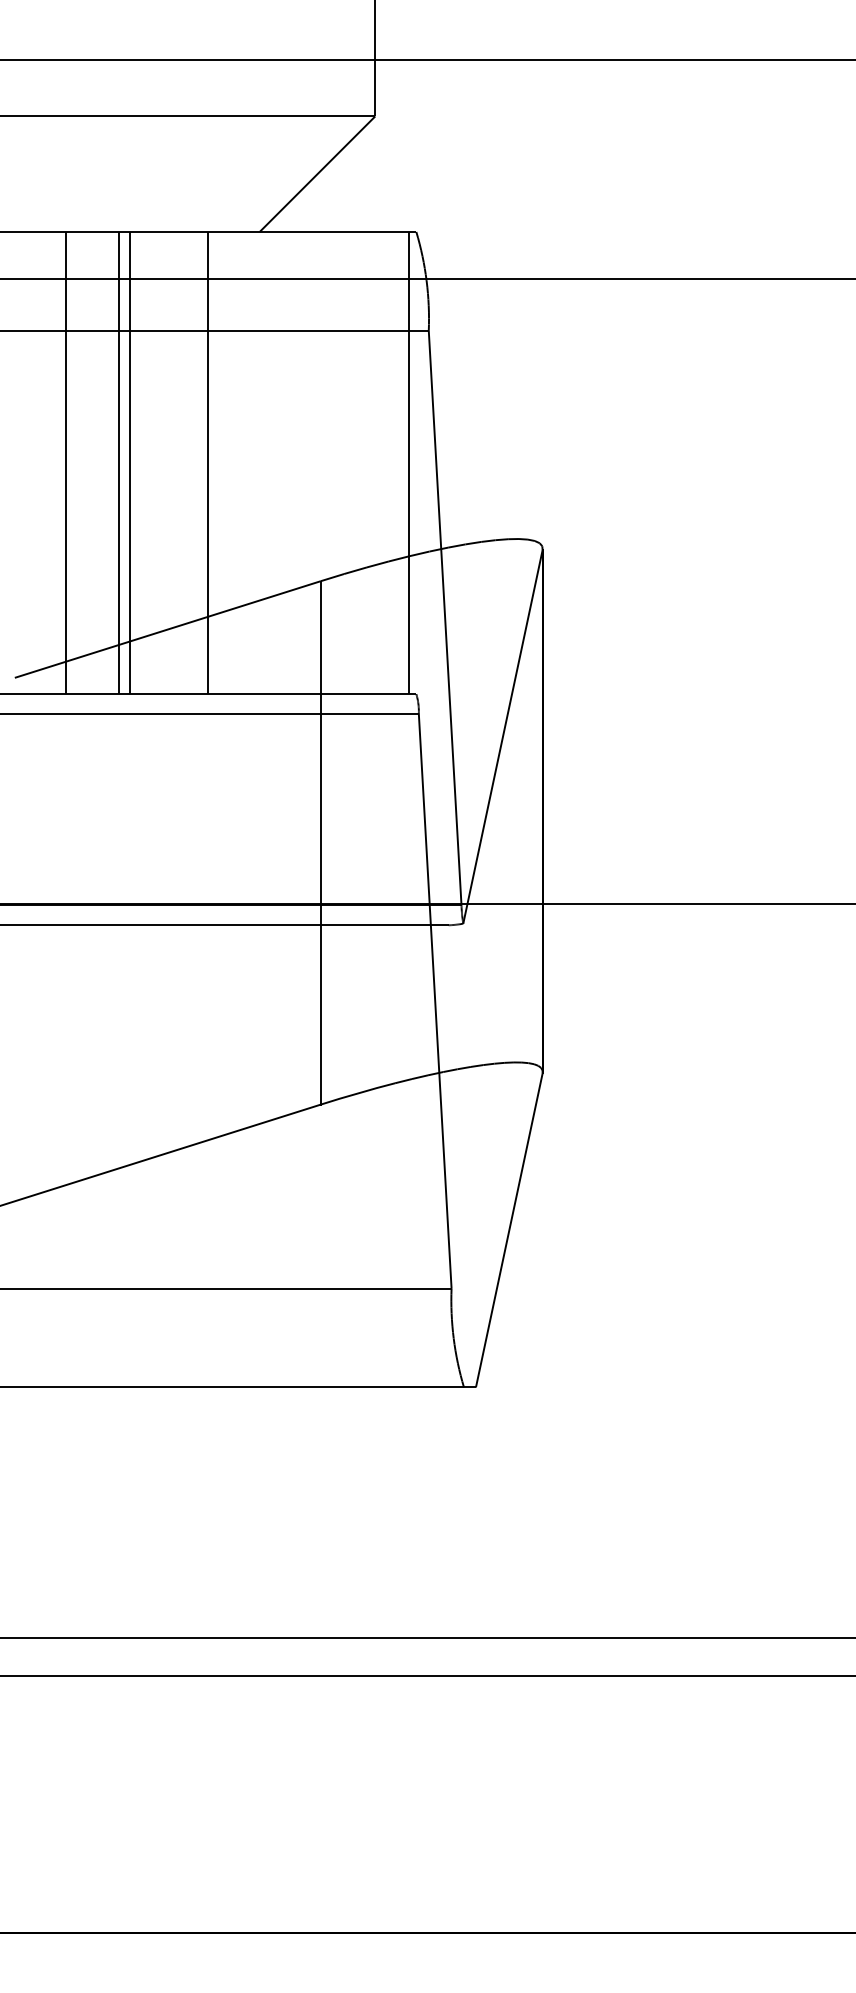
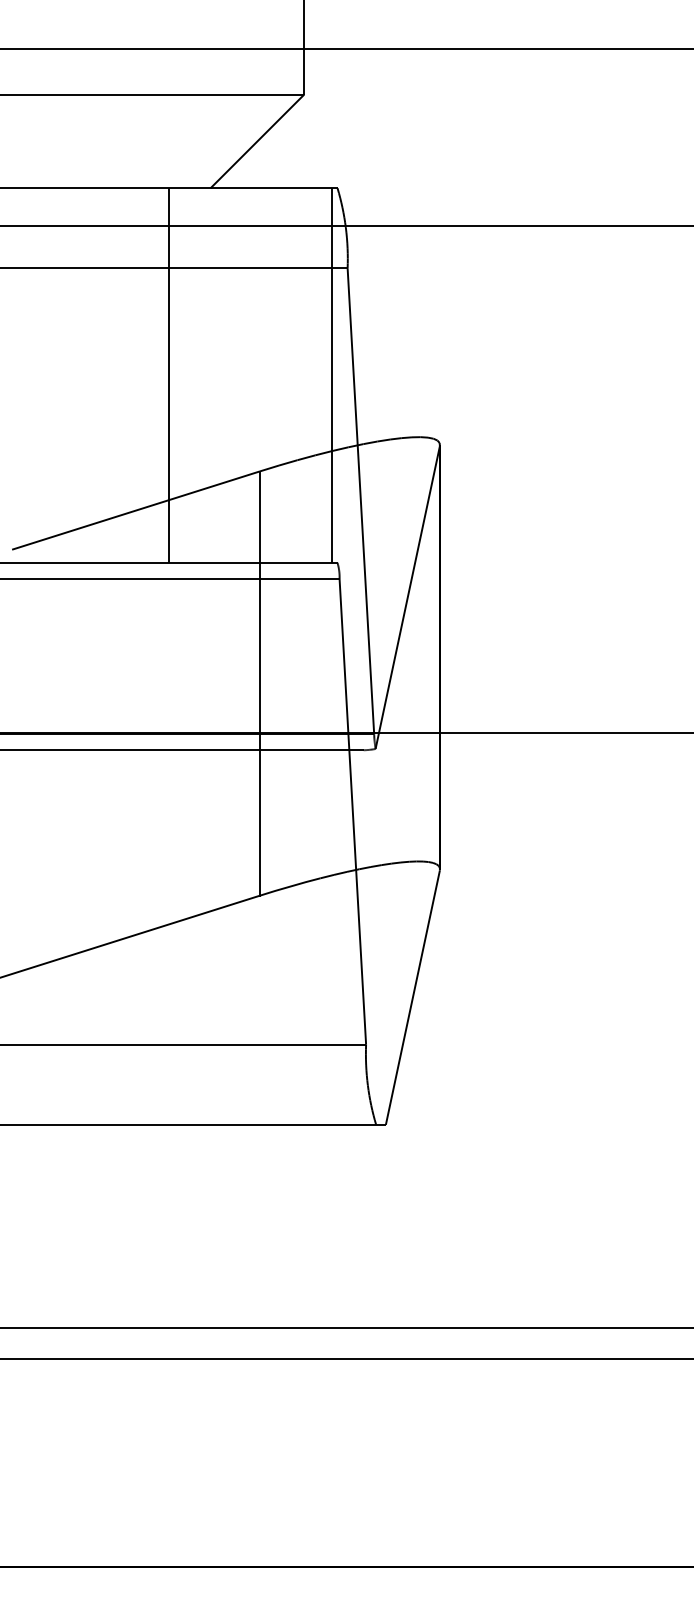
line: (66, 462) -> (53, 375), removed
line: (118, 462) -> (96, 375), removed
line: (129, 462) -> (105, 375), removed

